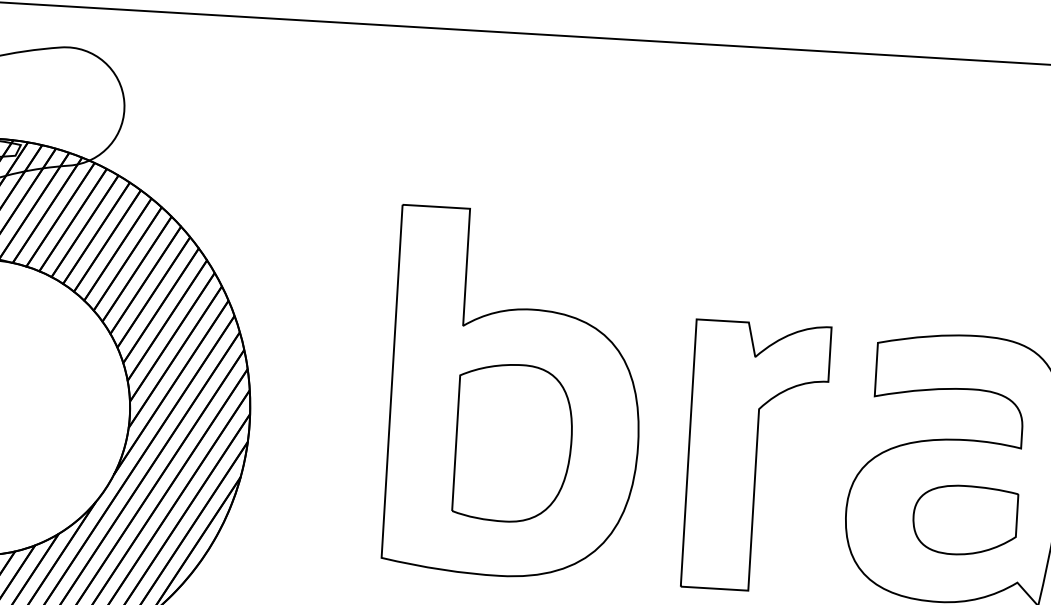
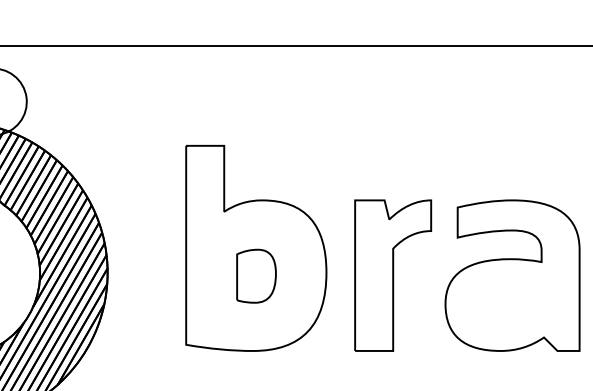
part: (513, 444) -> (256, 276), size x0.6
part: (964, 520) -> (512, 304), removed

